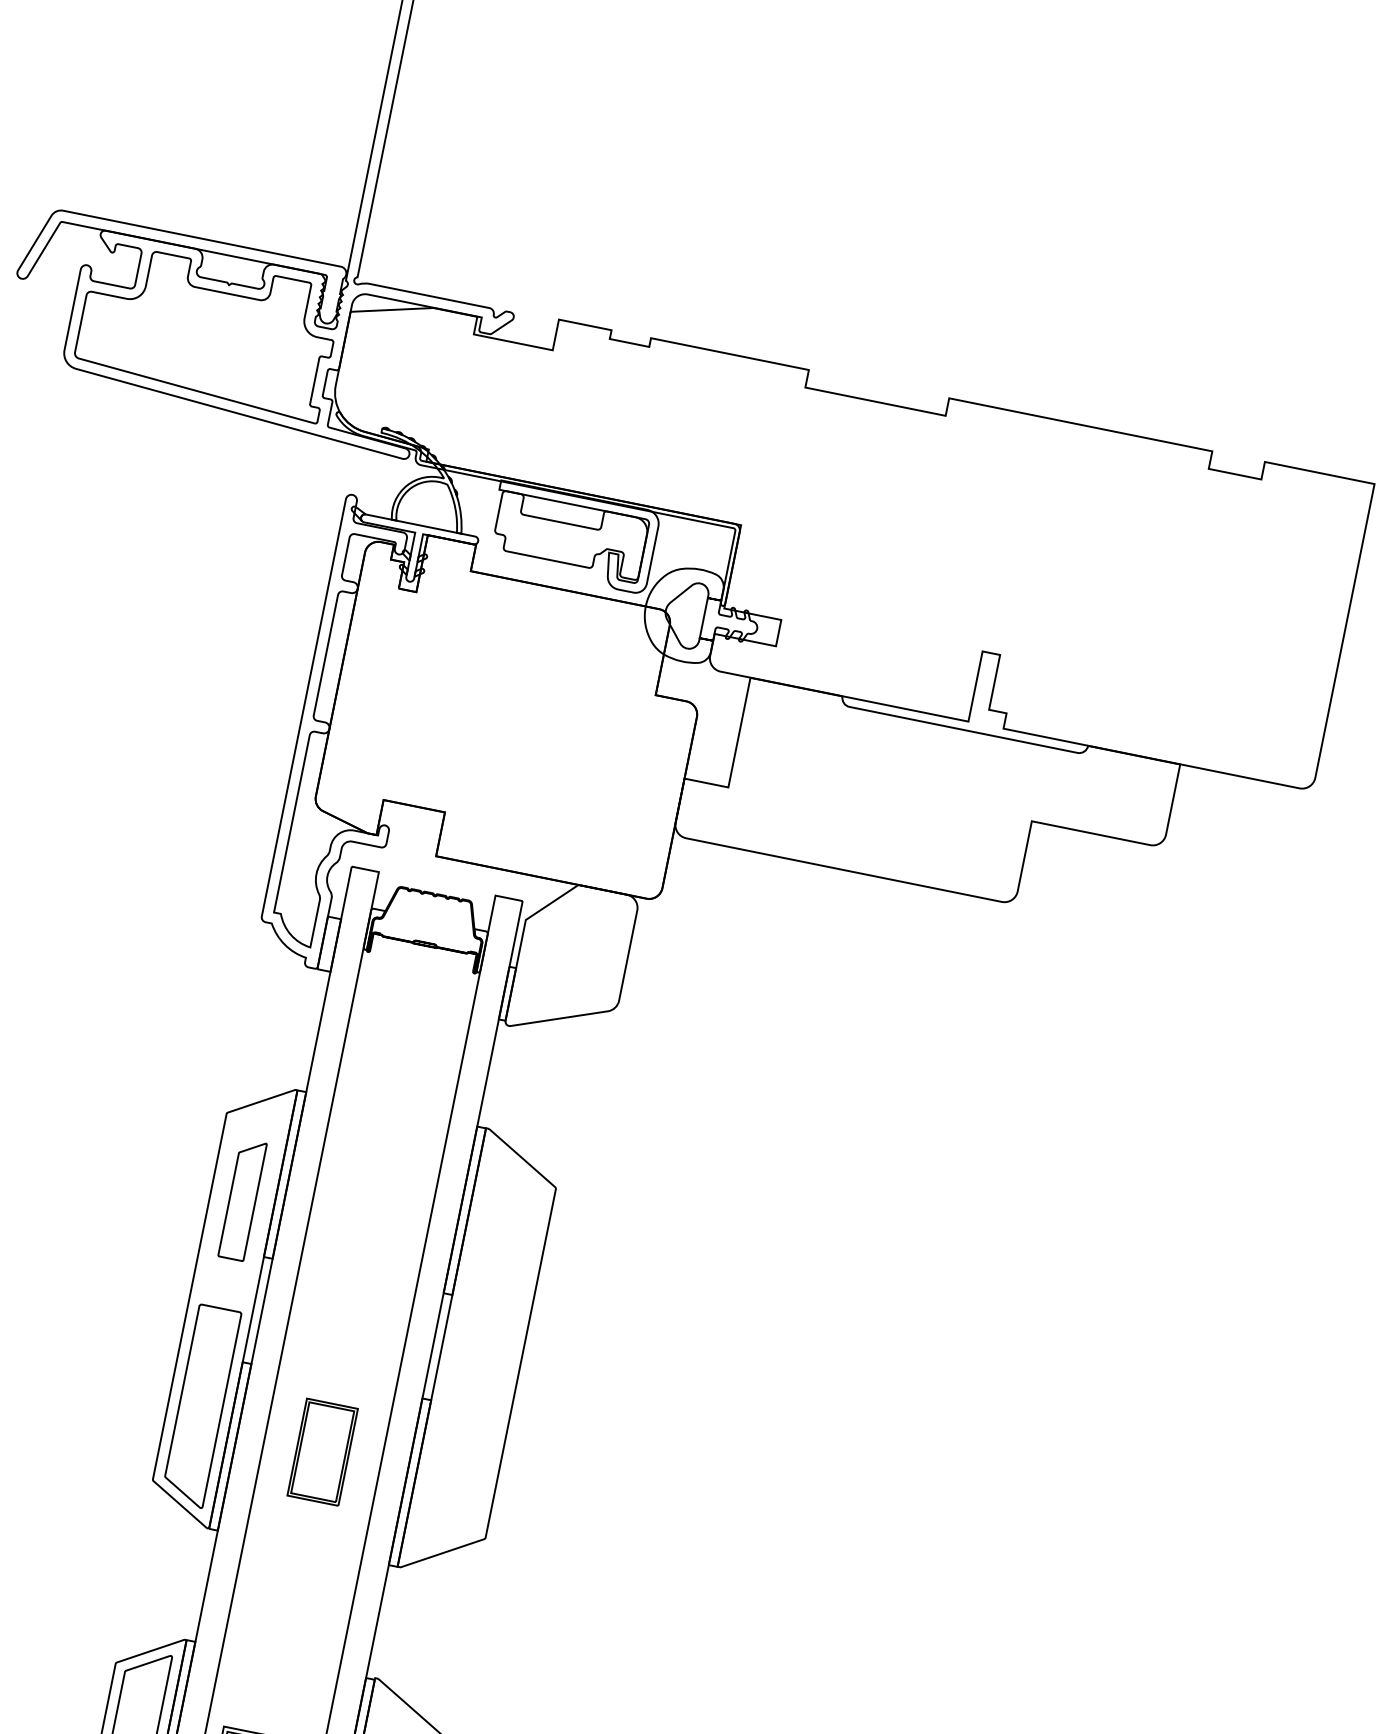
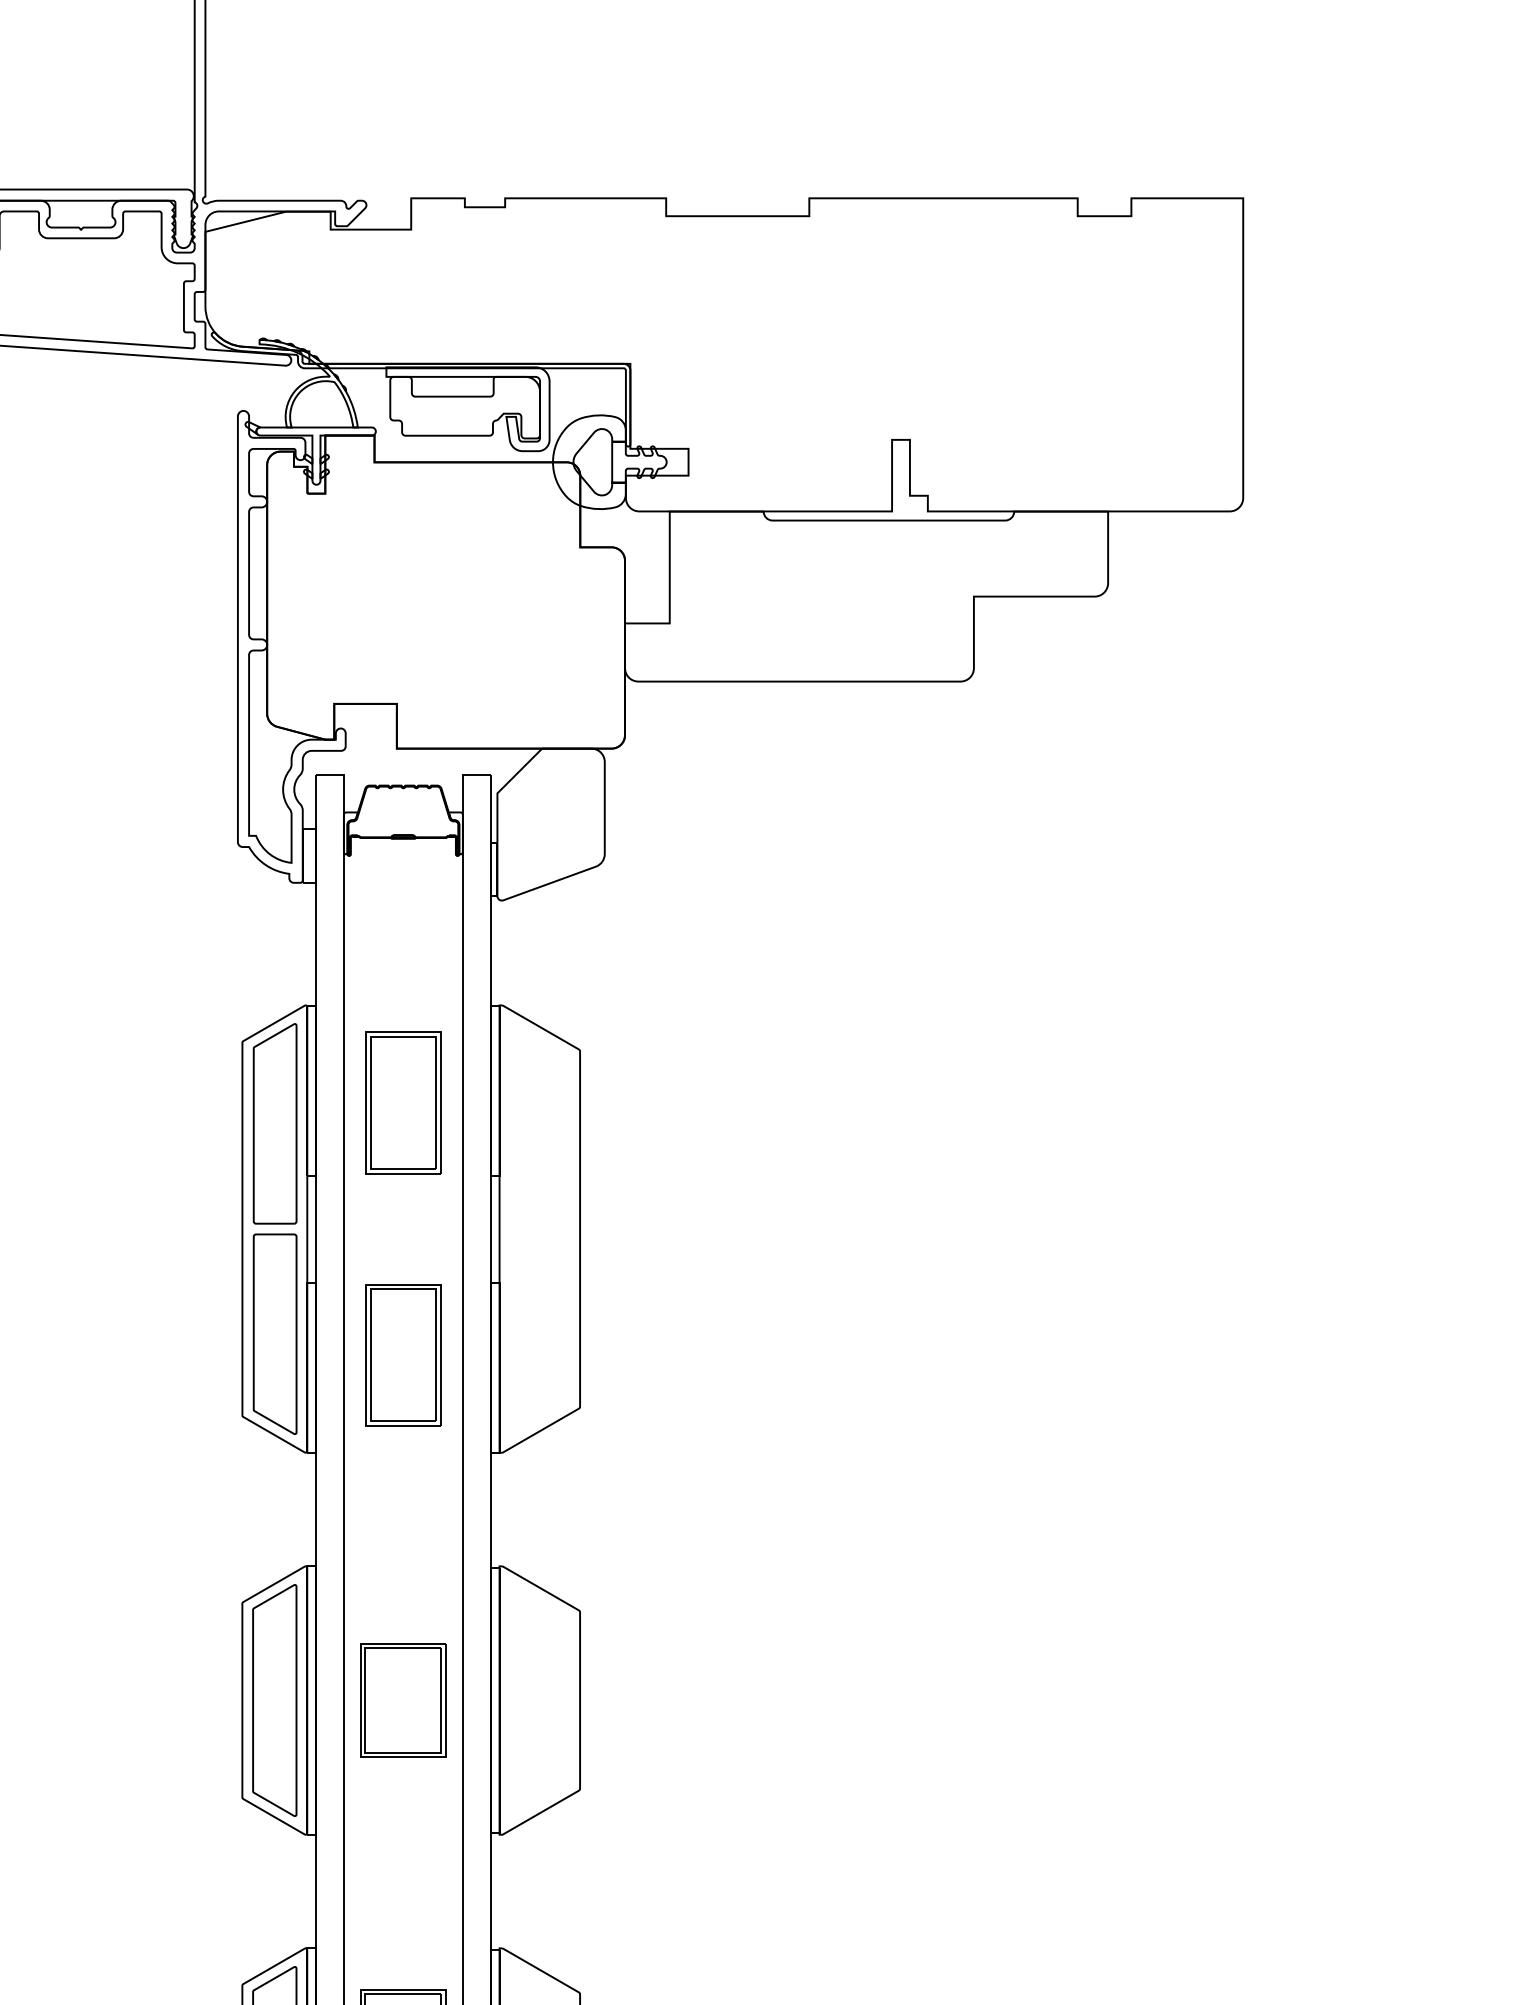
part: (242, 1199) -> (274, 1123), size x1.67
part: (372, 1204) -> (403, 1102), added
part: (322, 1452) -> (403, 1355), size x1.43

